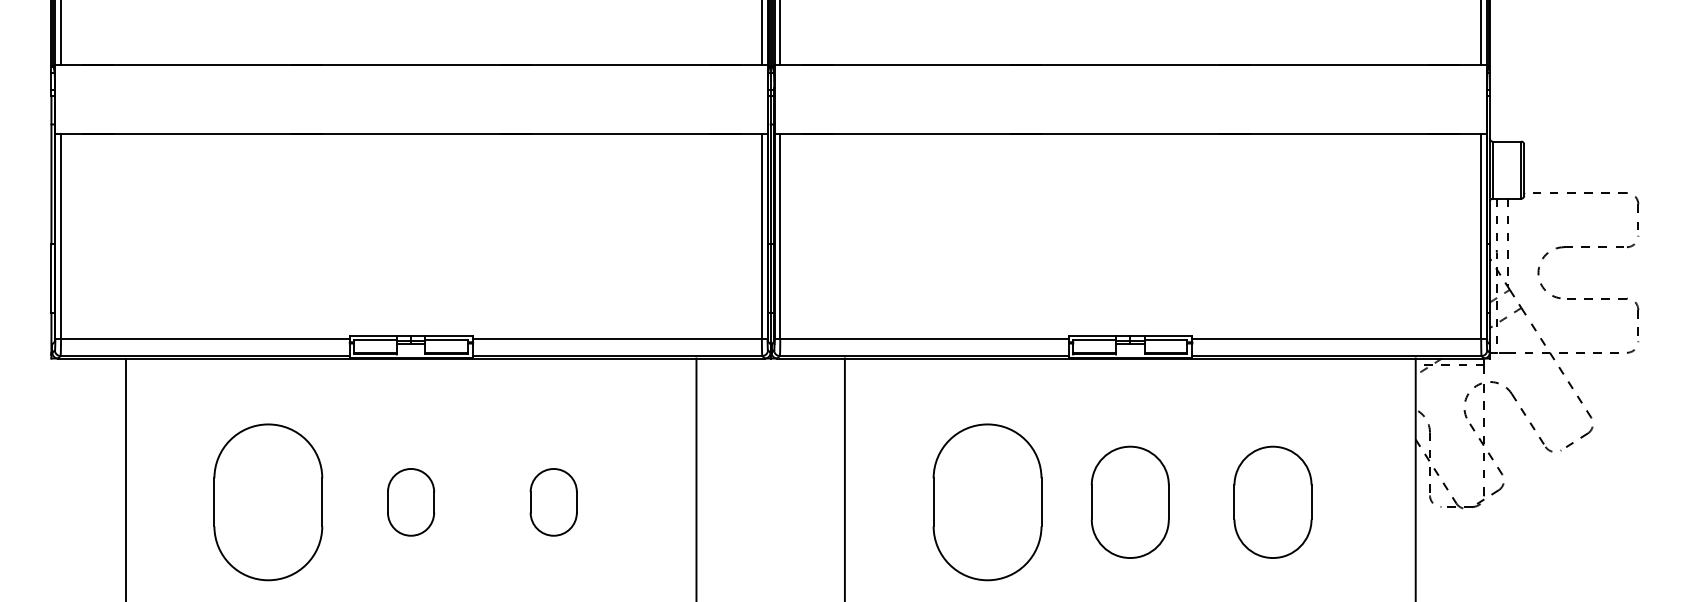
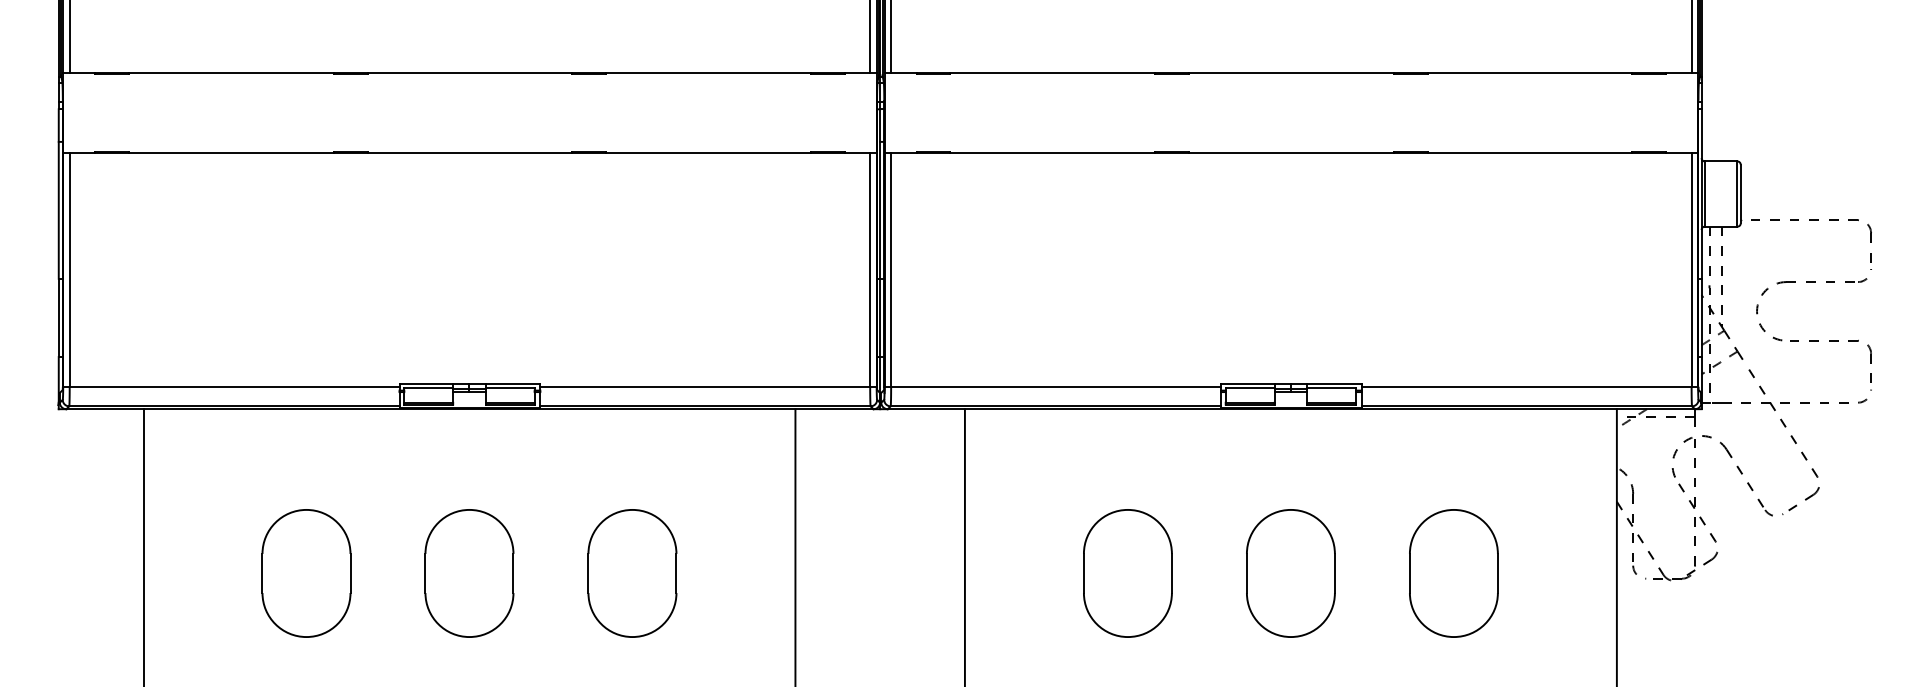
part: (268, 502) -> (306, 573), size x0.71
part: (411, 502) -> (469, 573), size x1.67
part: (553, 502) -> (632, 573), size x1.67
part: (987, 502) -> (1127, 573), size x0.71

